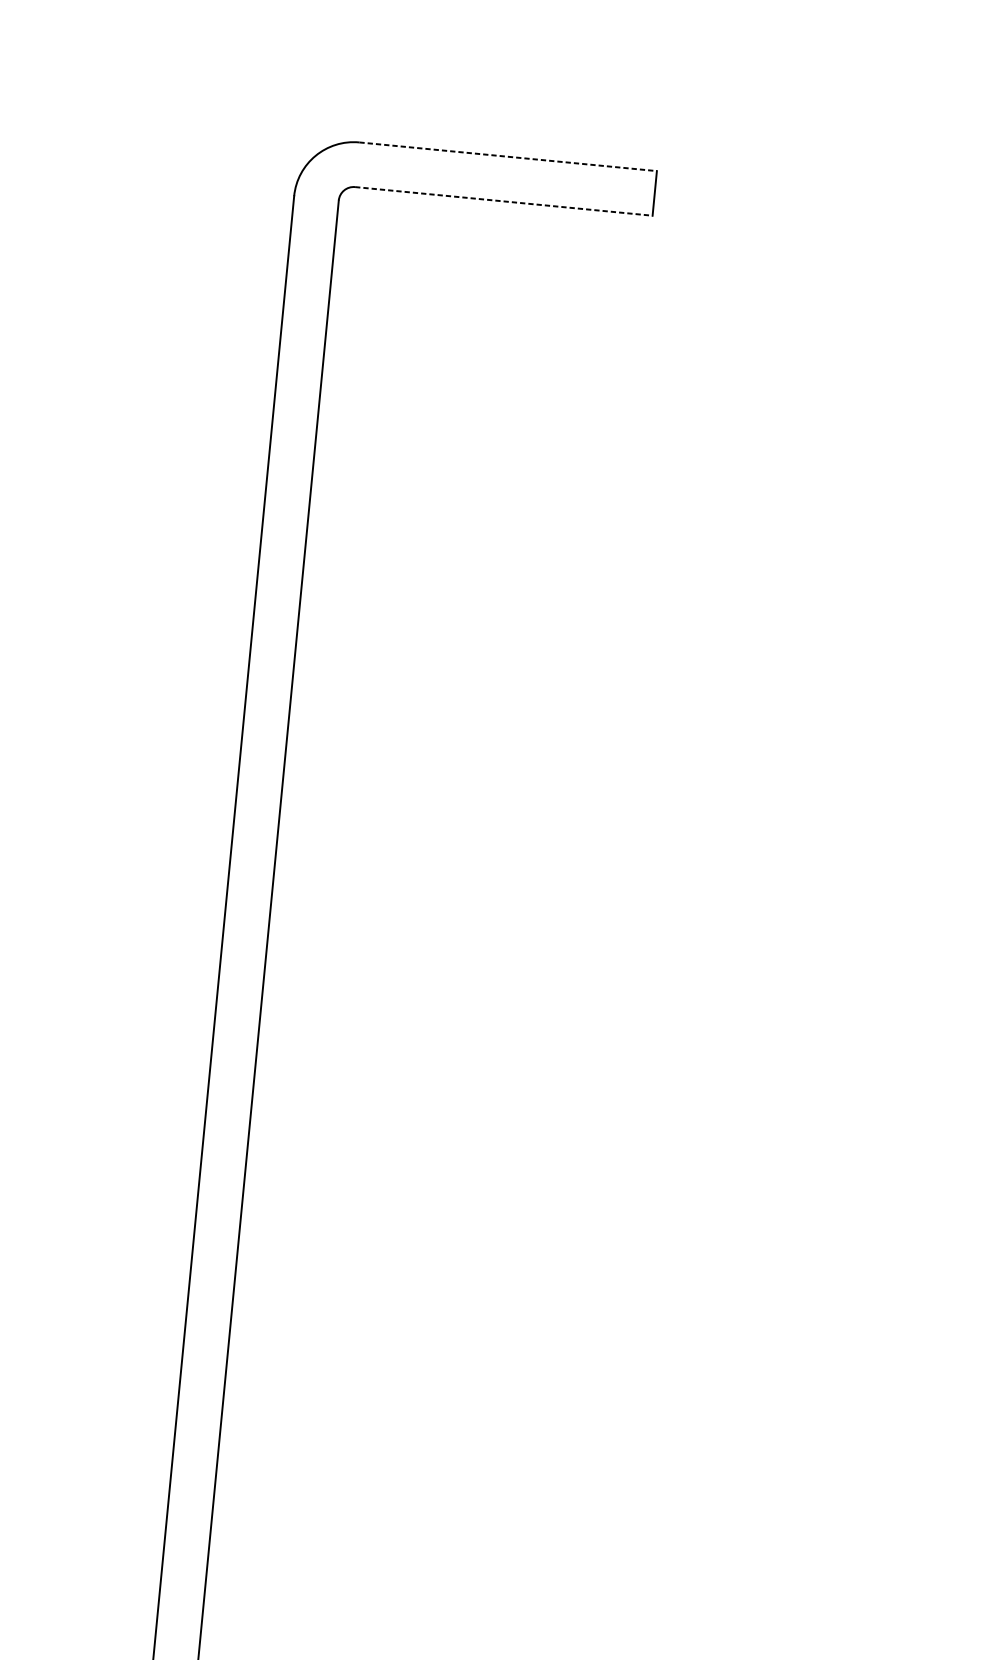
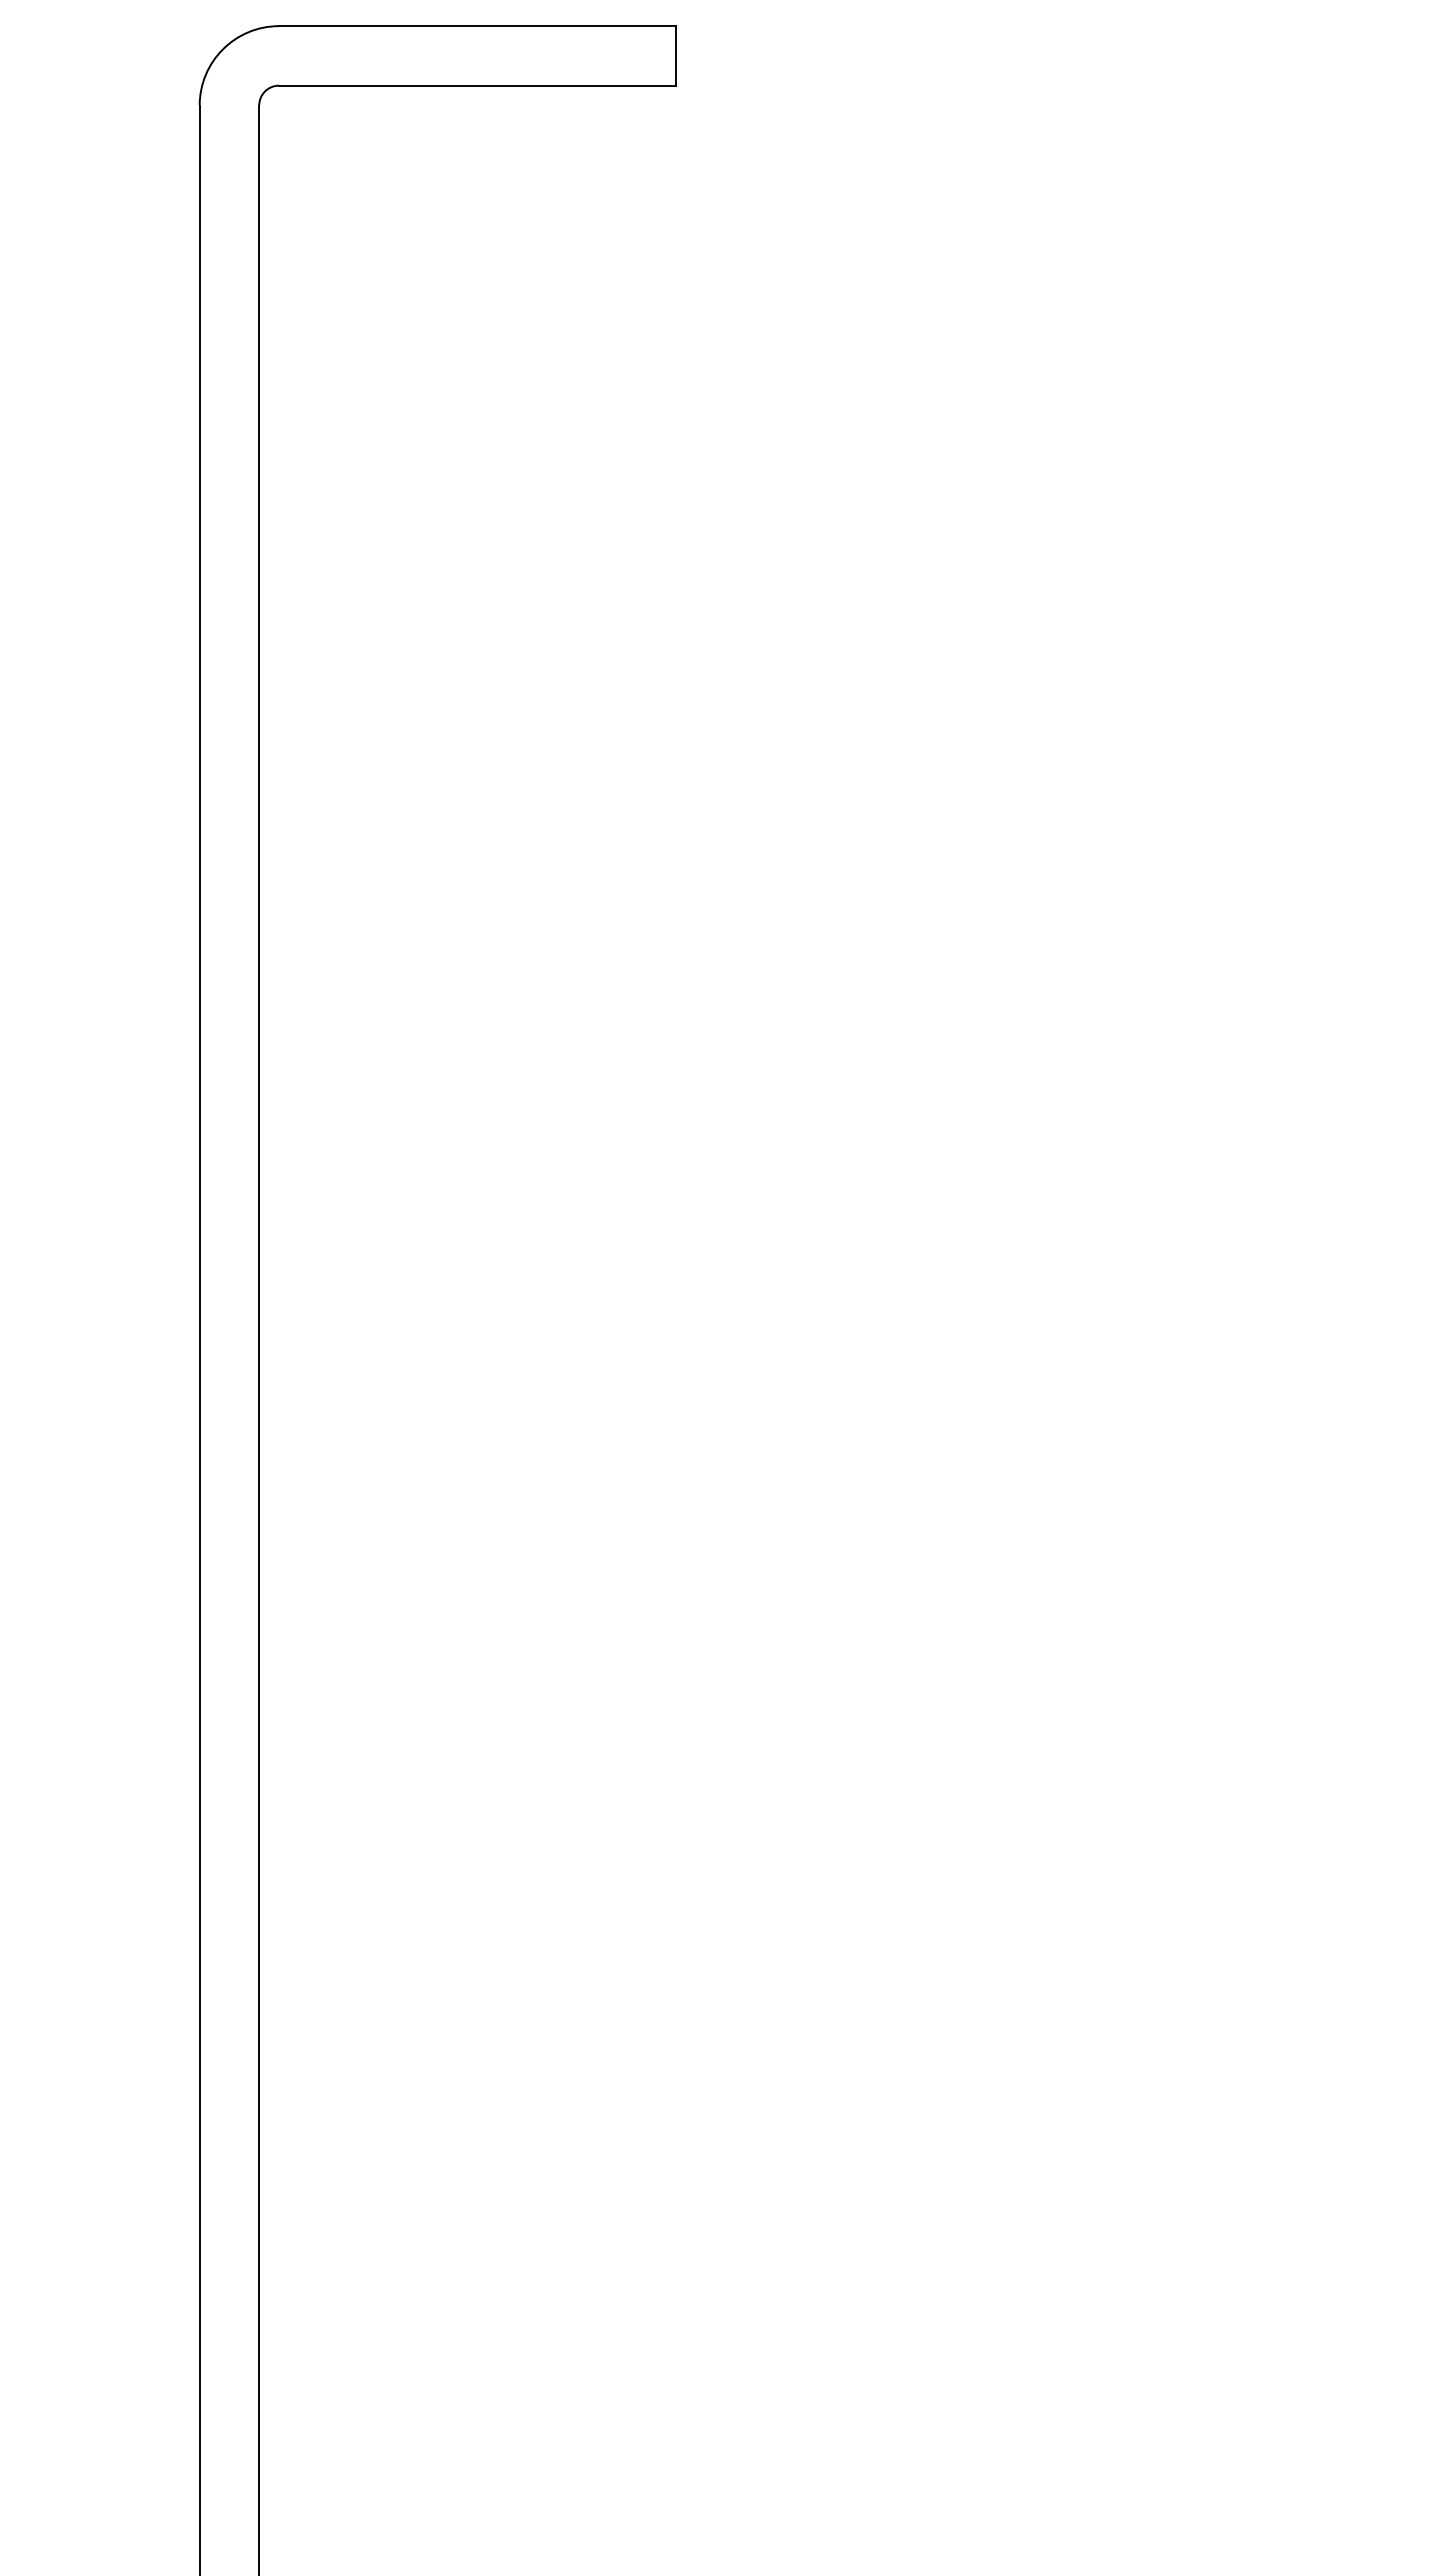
line: (508, 157) -> (477, 26), dashed -> solid
line: (503, 201) -> (477, 85), dashed -> solid

